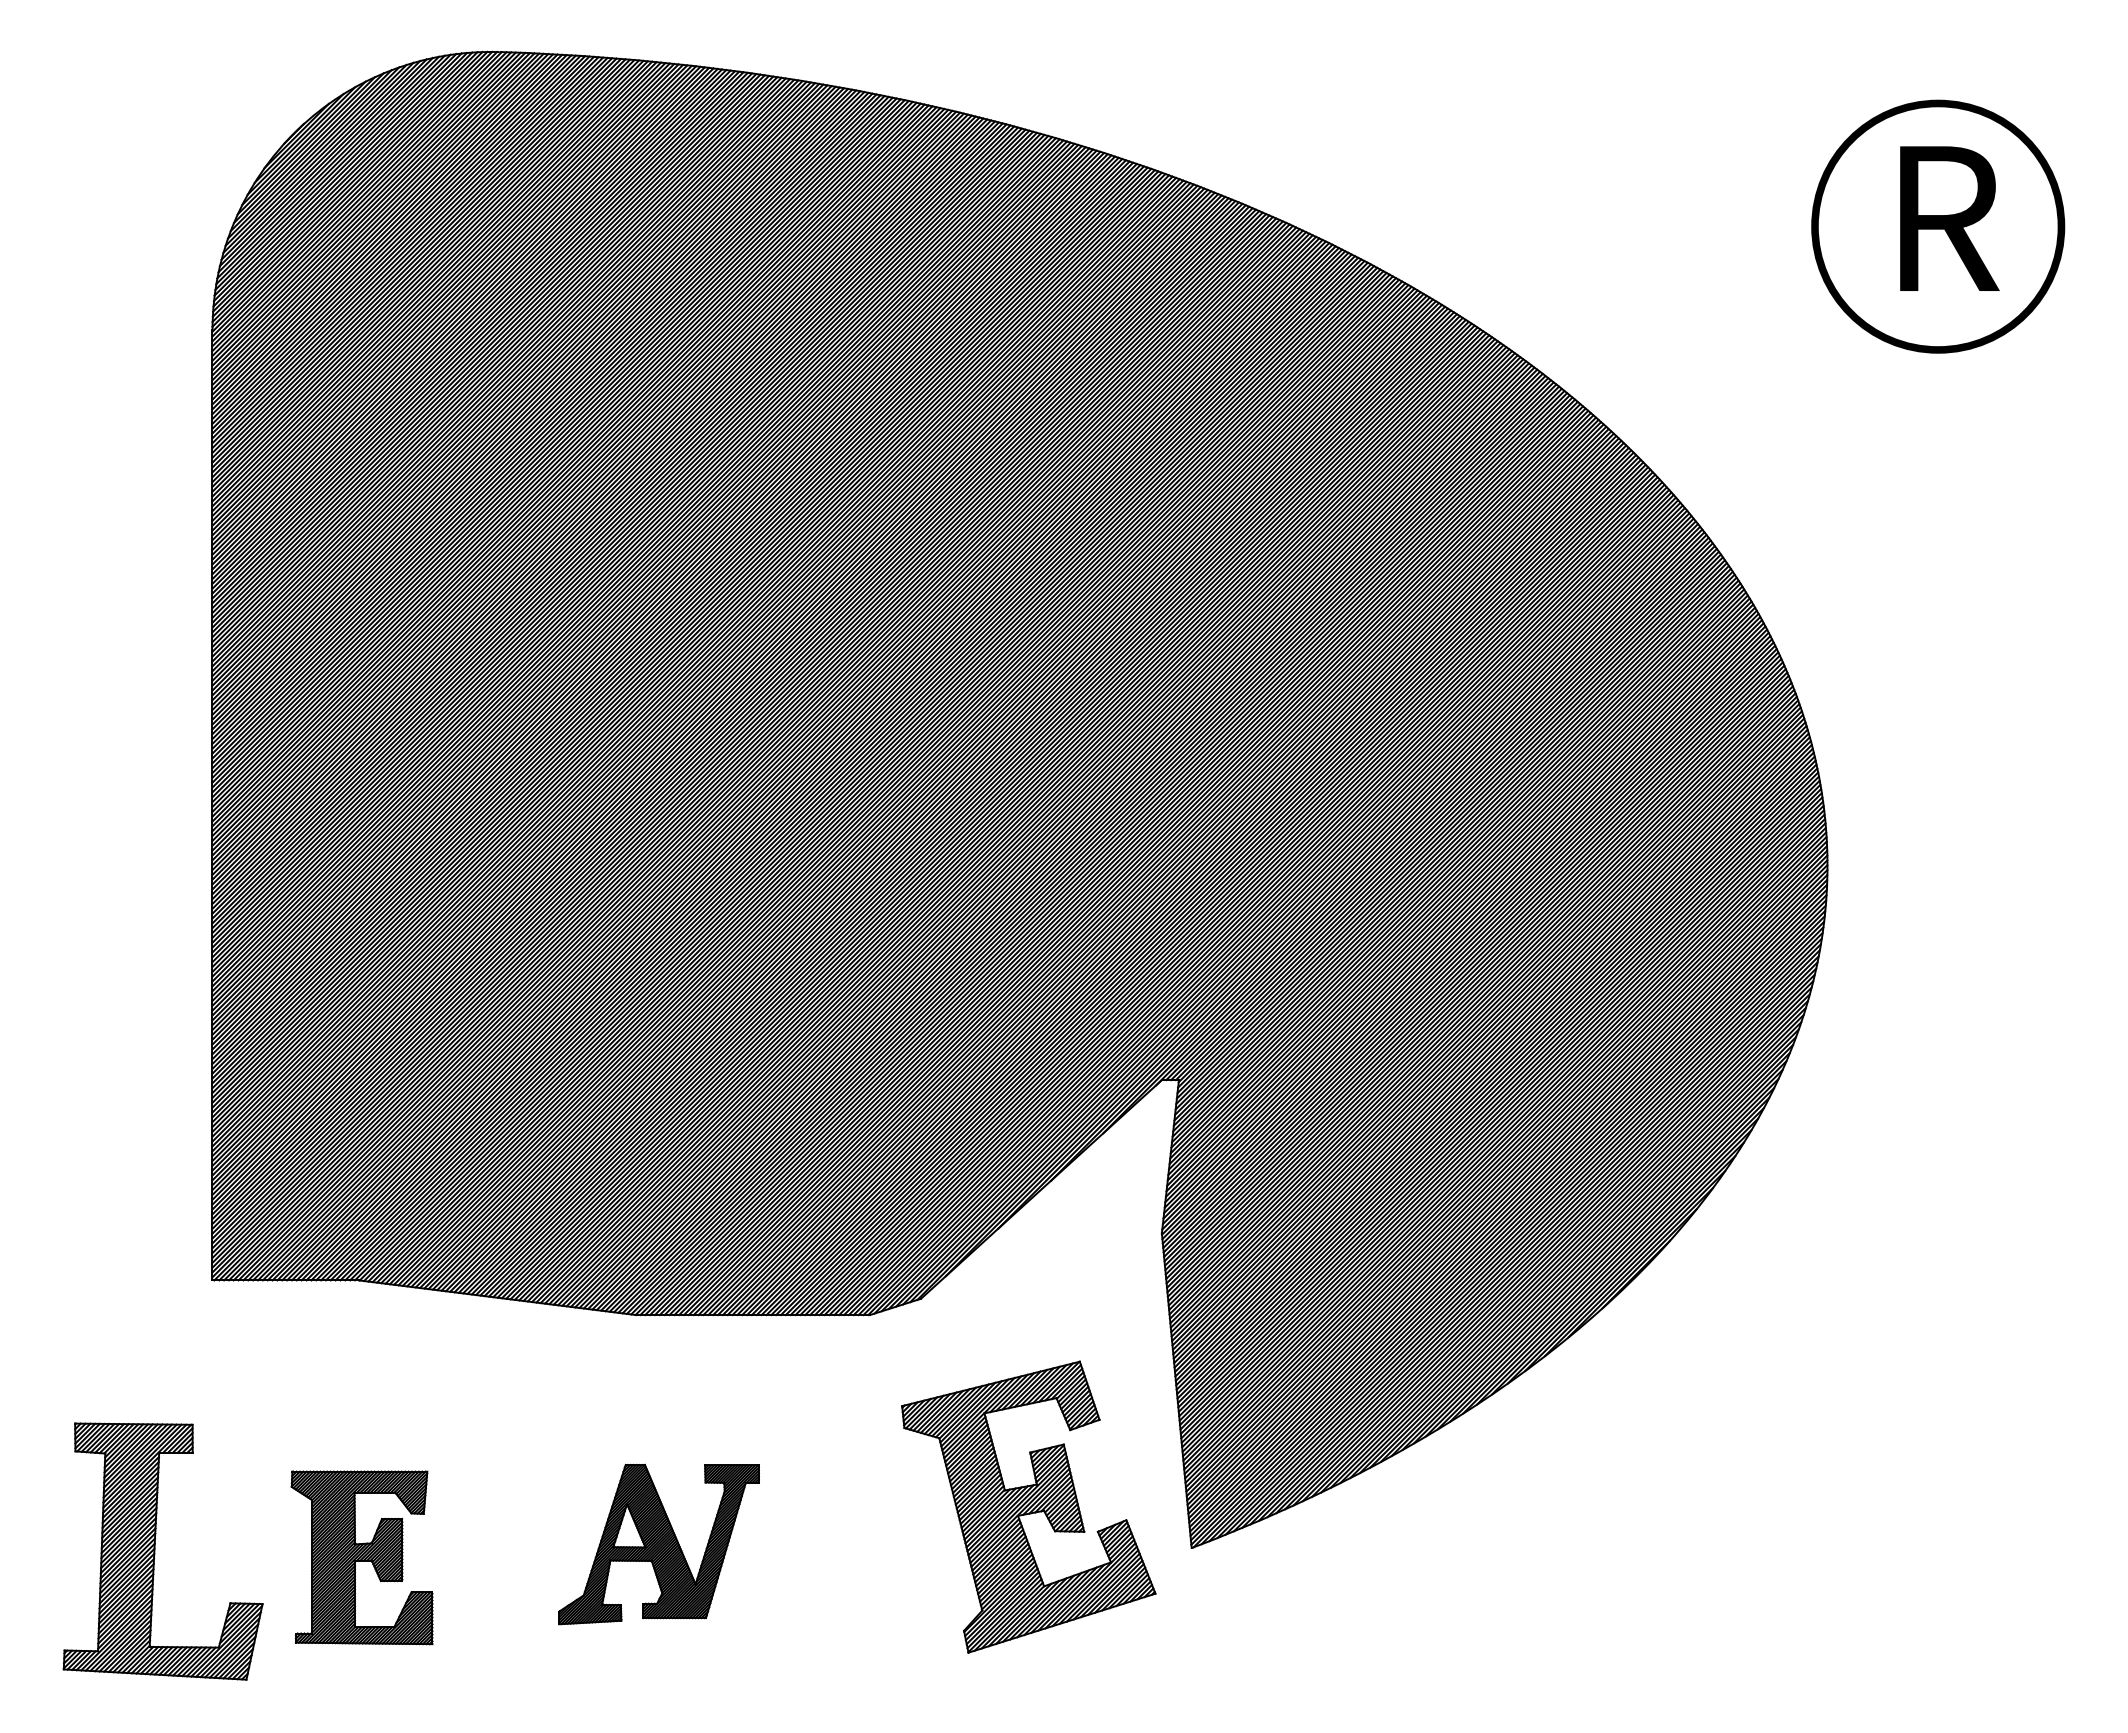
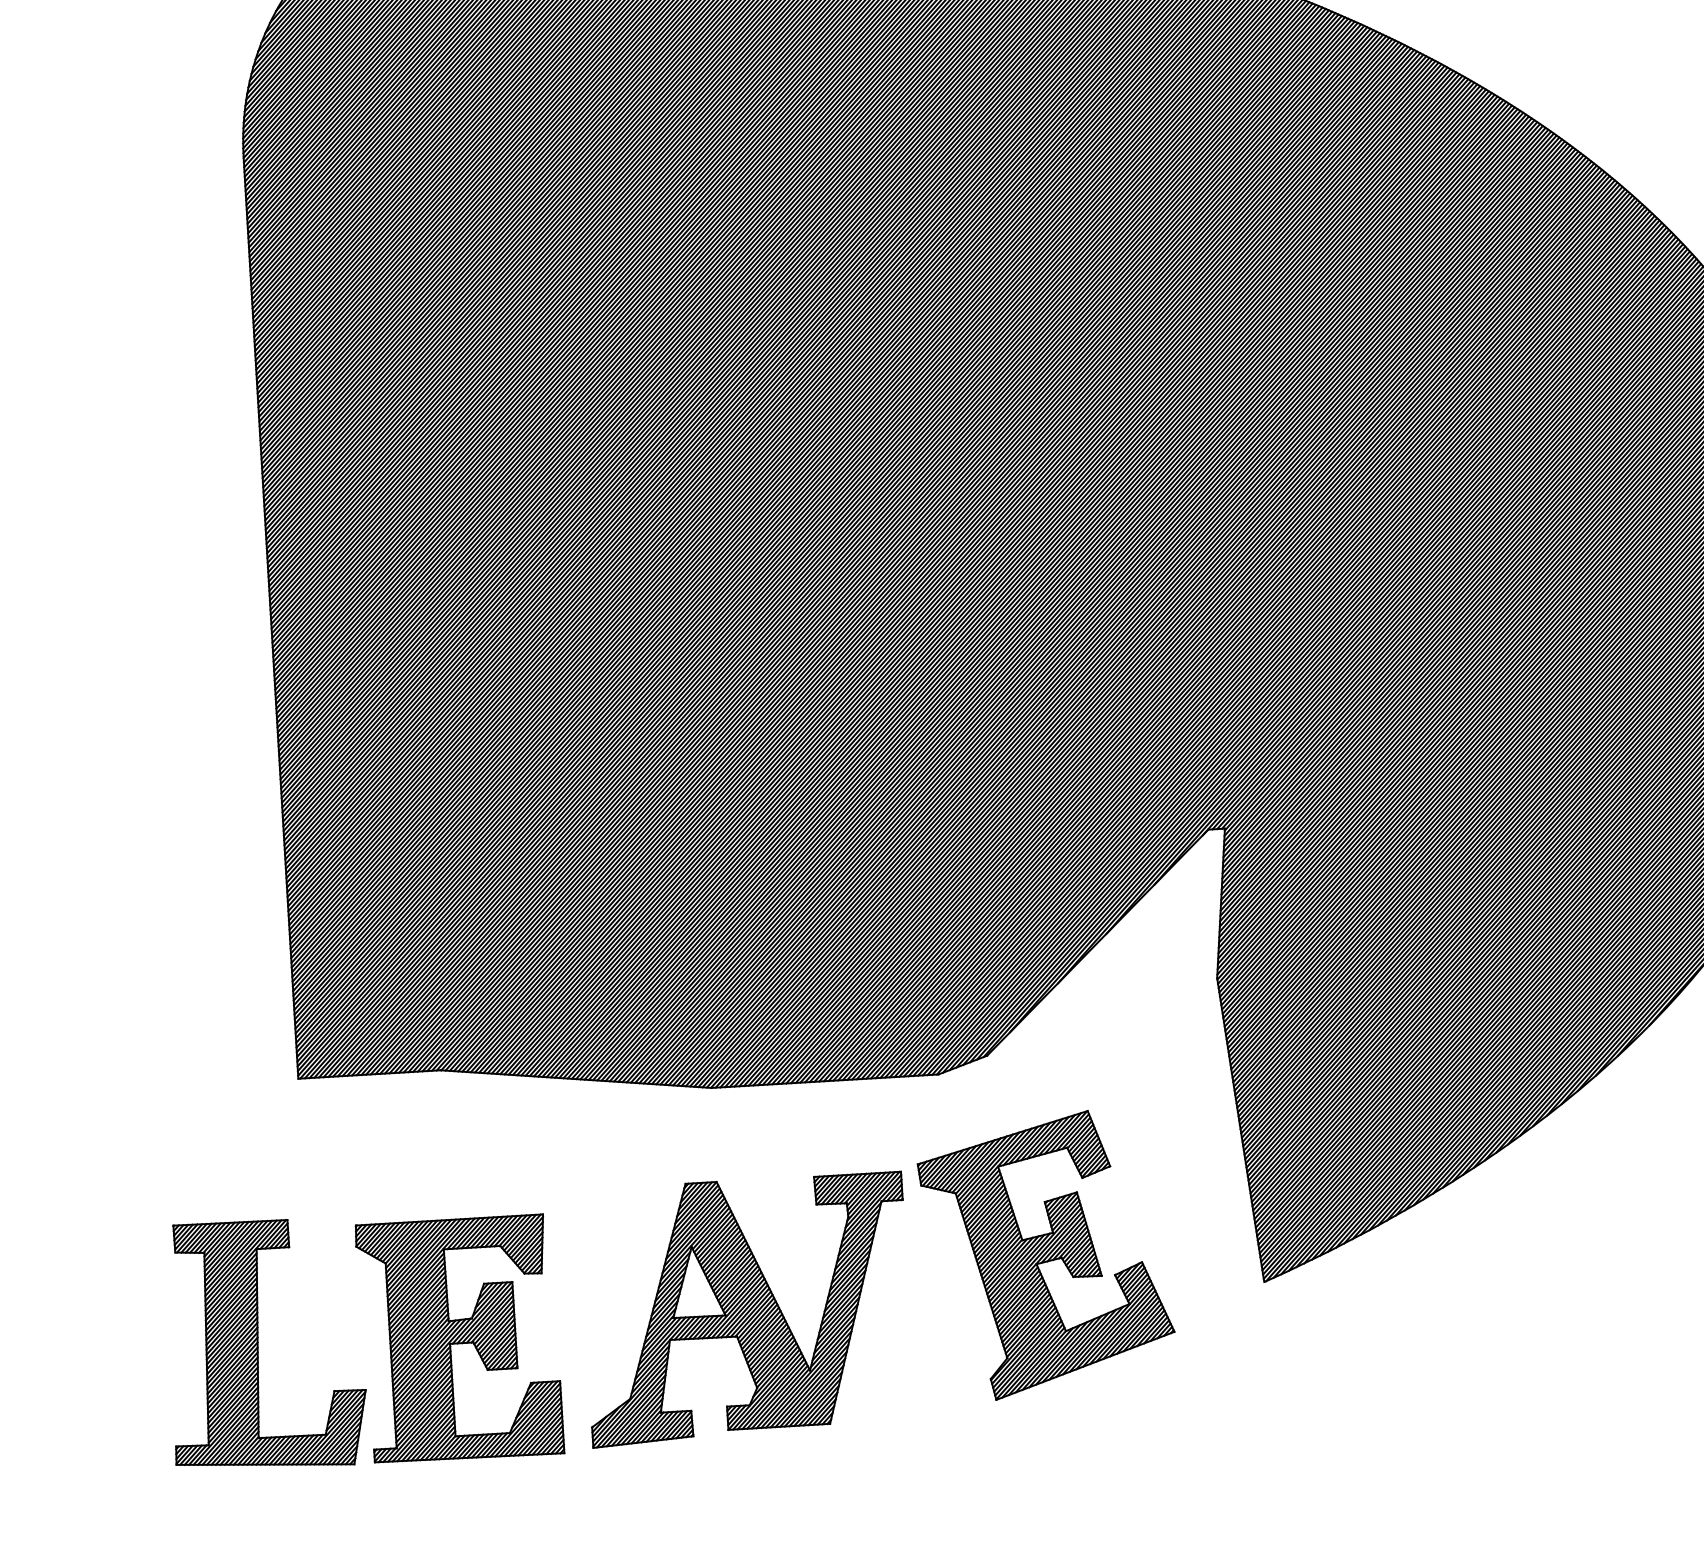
part: (1028, 1506) -> (1046, 1254), moved
part: (658, 1544) -> (746, 1309), size x1.67
part: (361, 1557) -> (459, 1339), size x1.43

